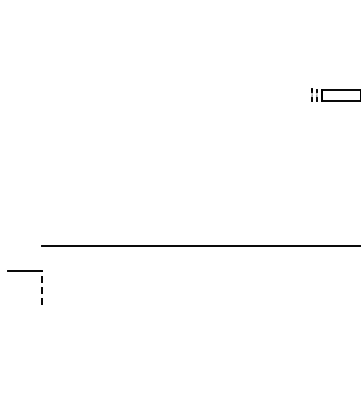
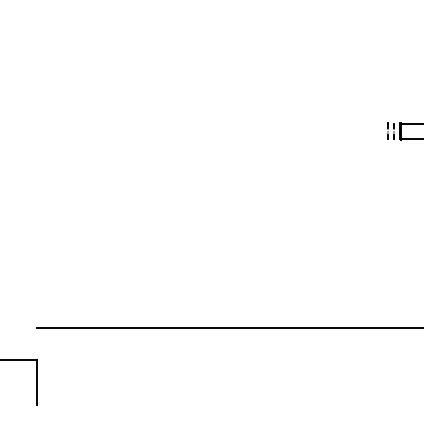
line: (42, 287) -> (36, 381), dashed -> solid

